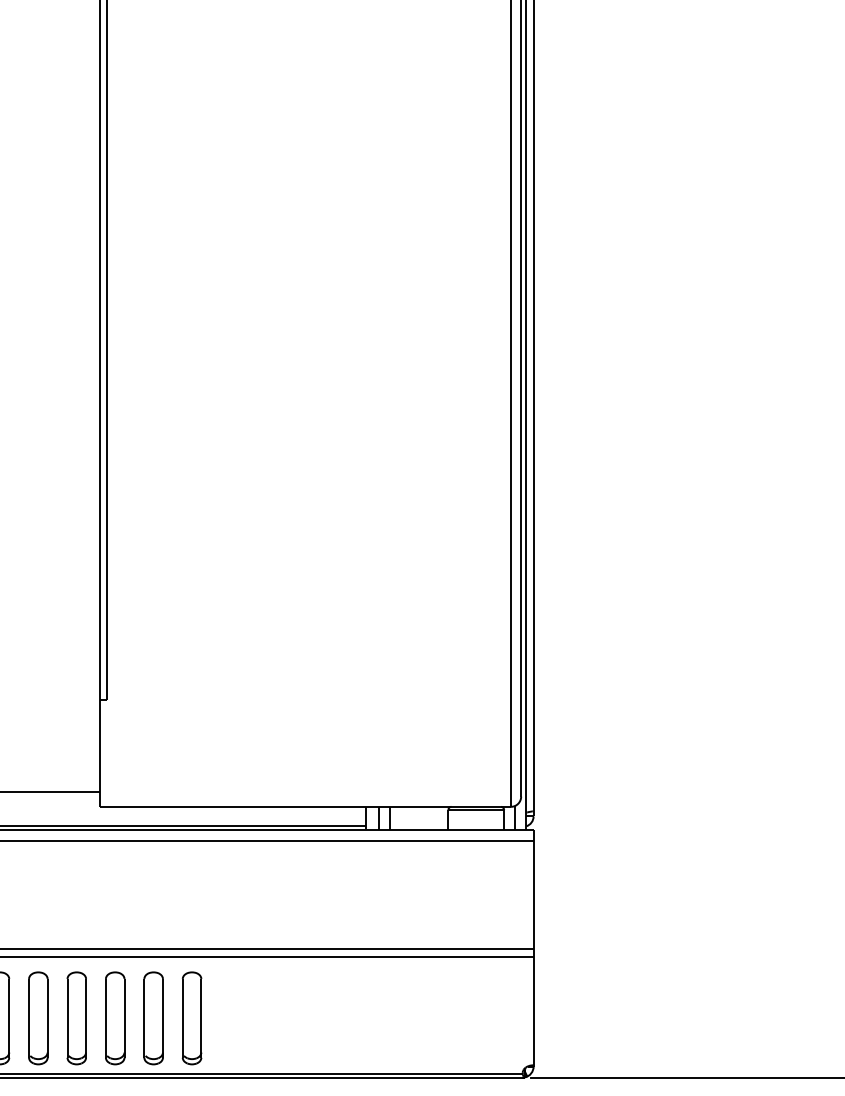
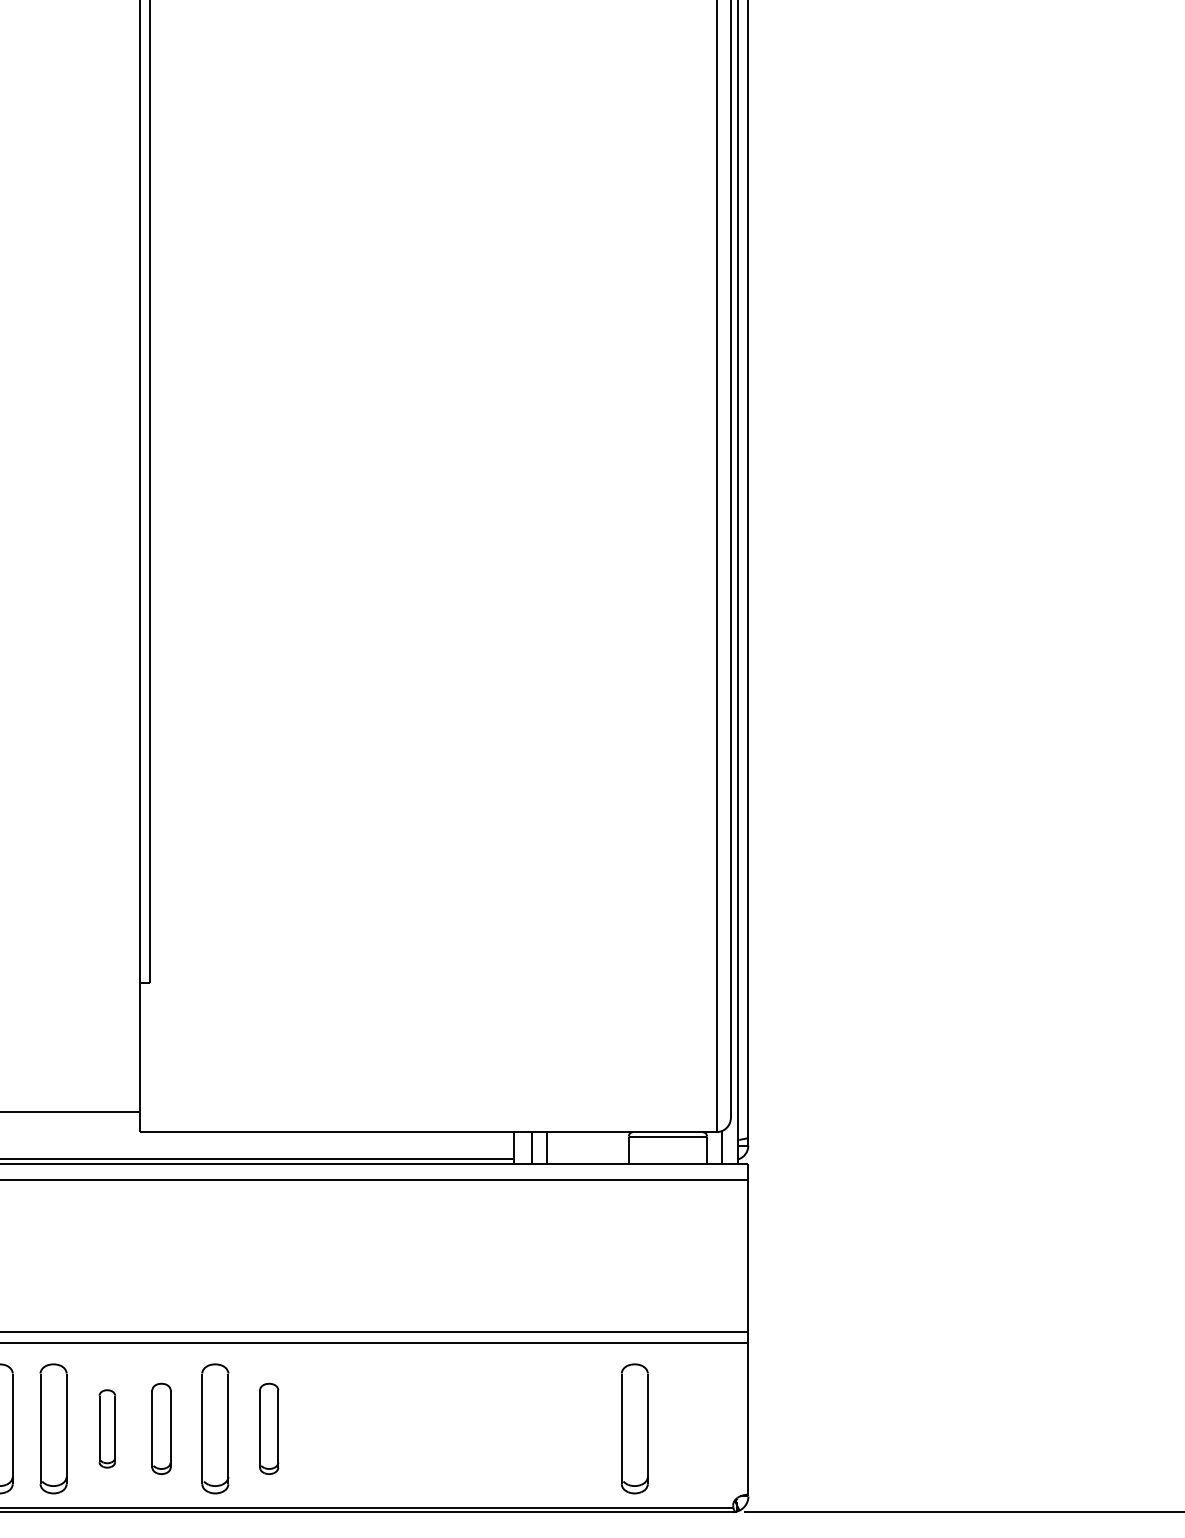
part: (76, 1018) -> (107, 1429), size x0.6
part: (115, 1018) -> (161, 1429), size x0.7
part: (191, 1018) -> (268, 1429), size x0.7
part: (452, 1018) -> (634, 1429), added

